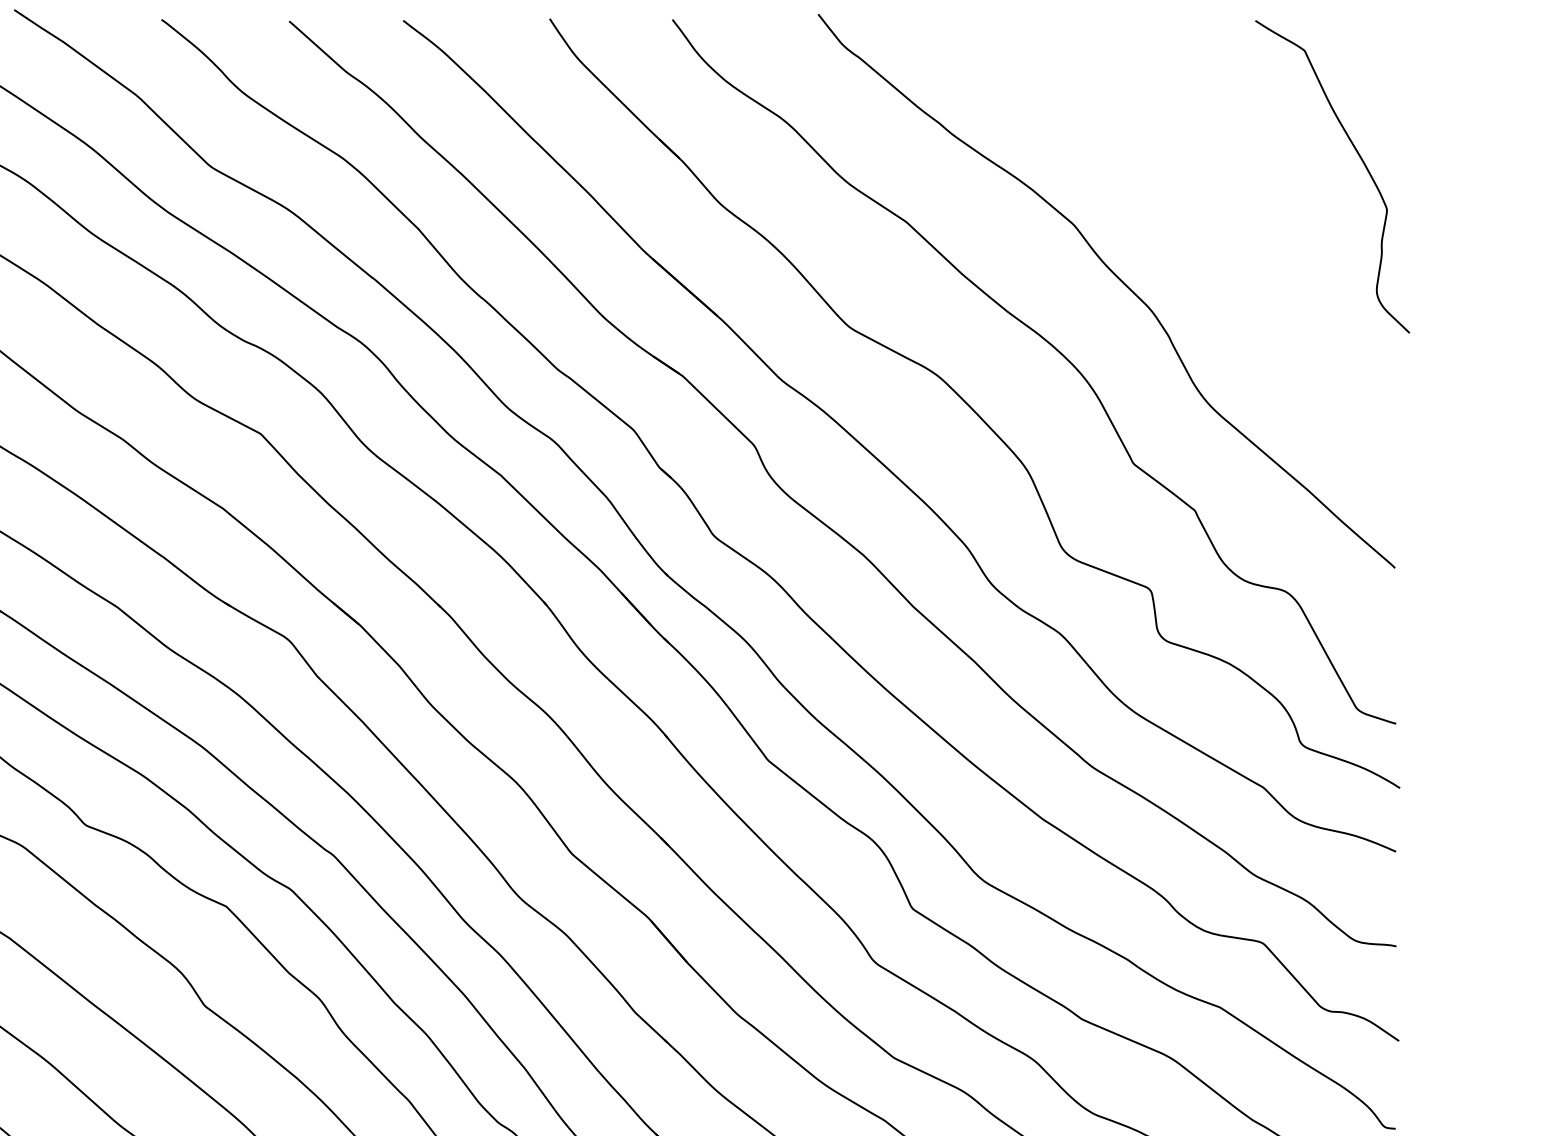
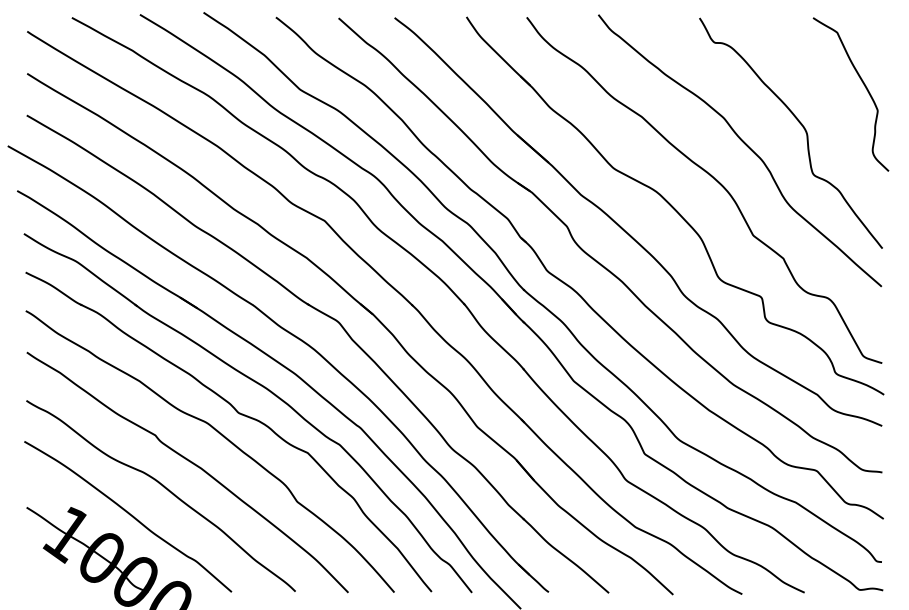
curve: (1227, 235) -> (799, 123), added

